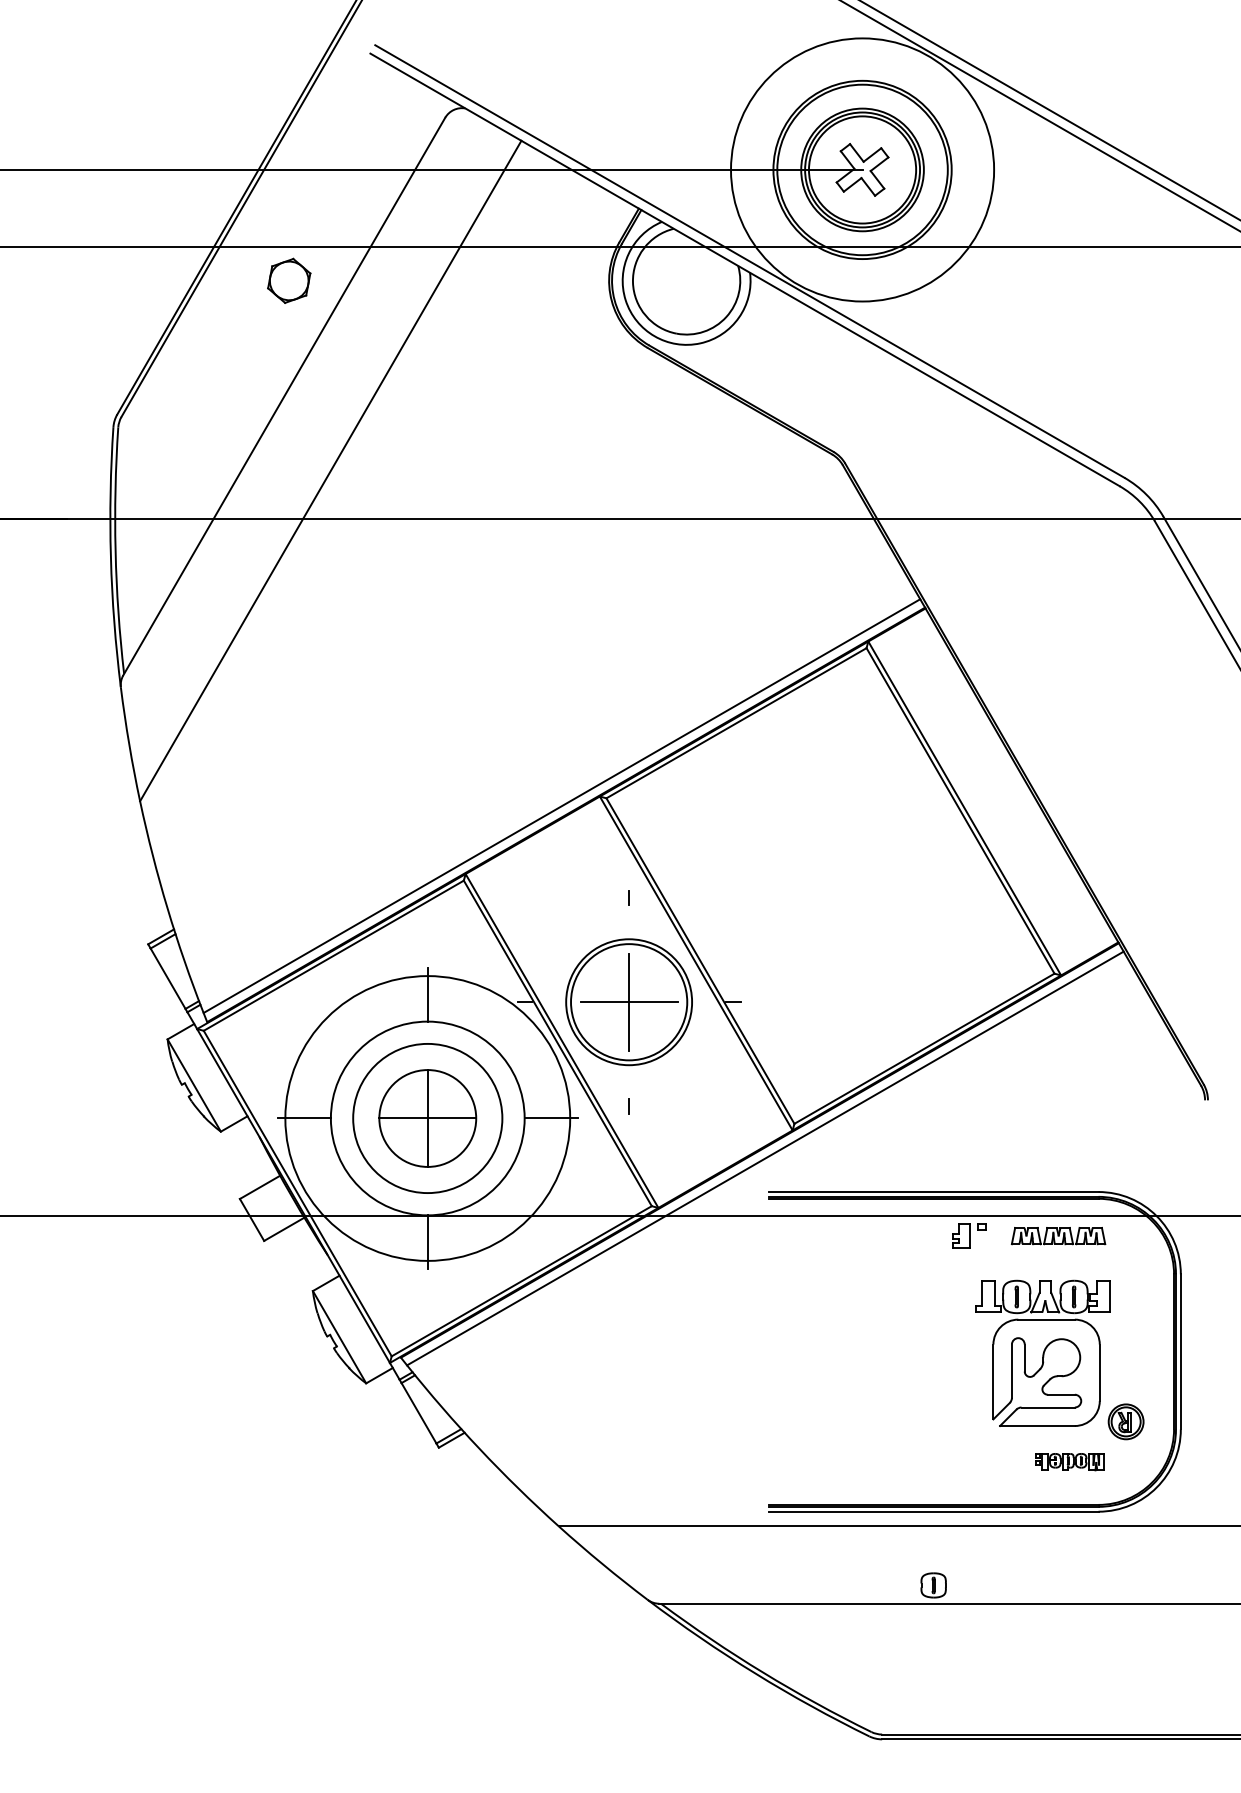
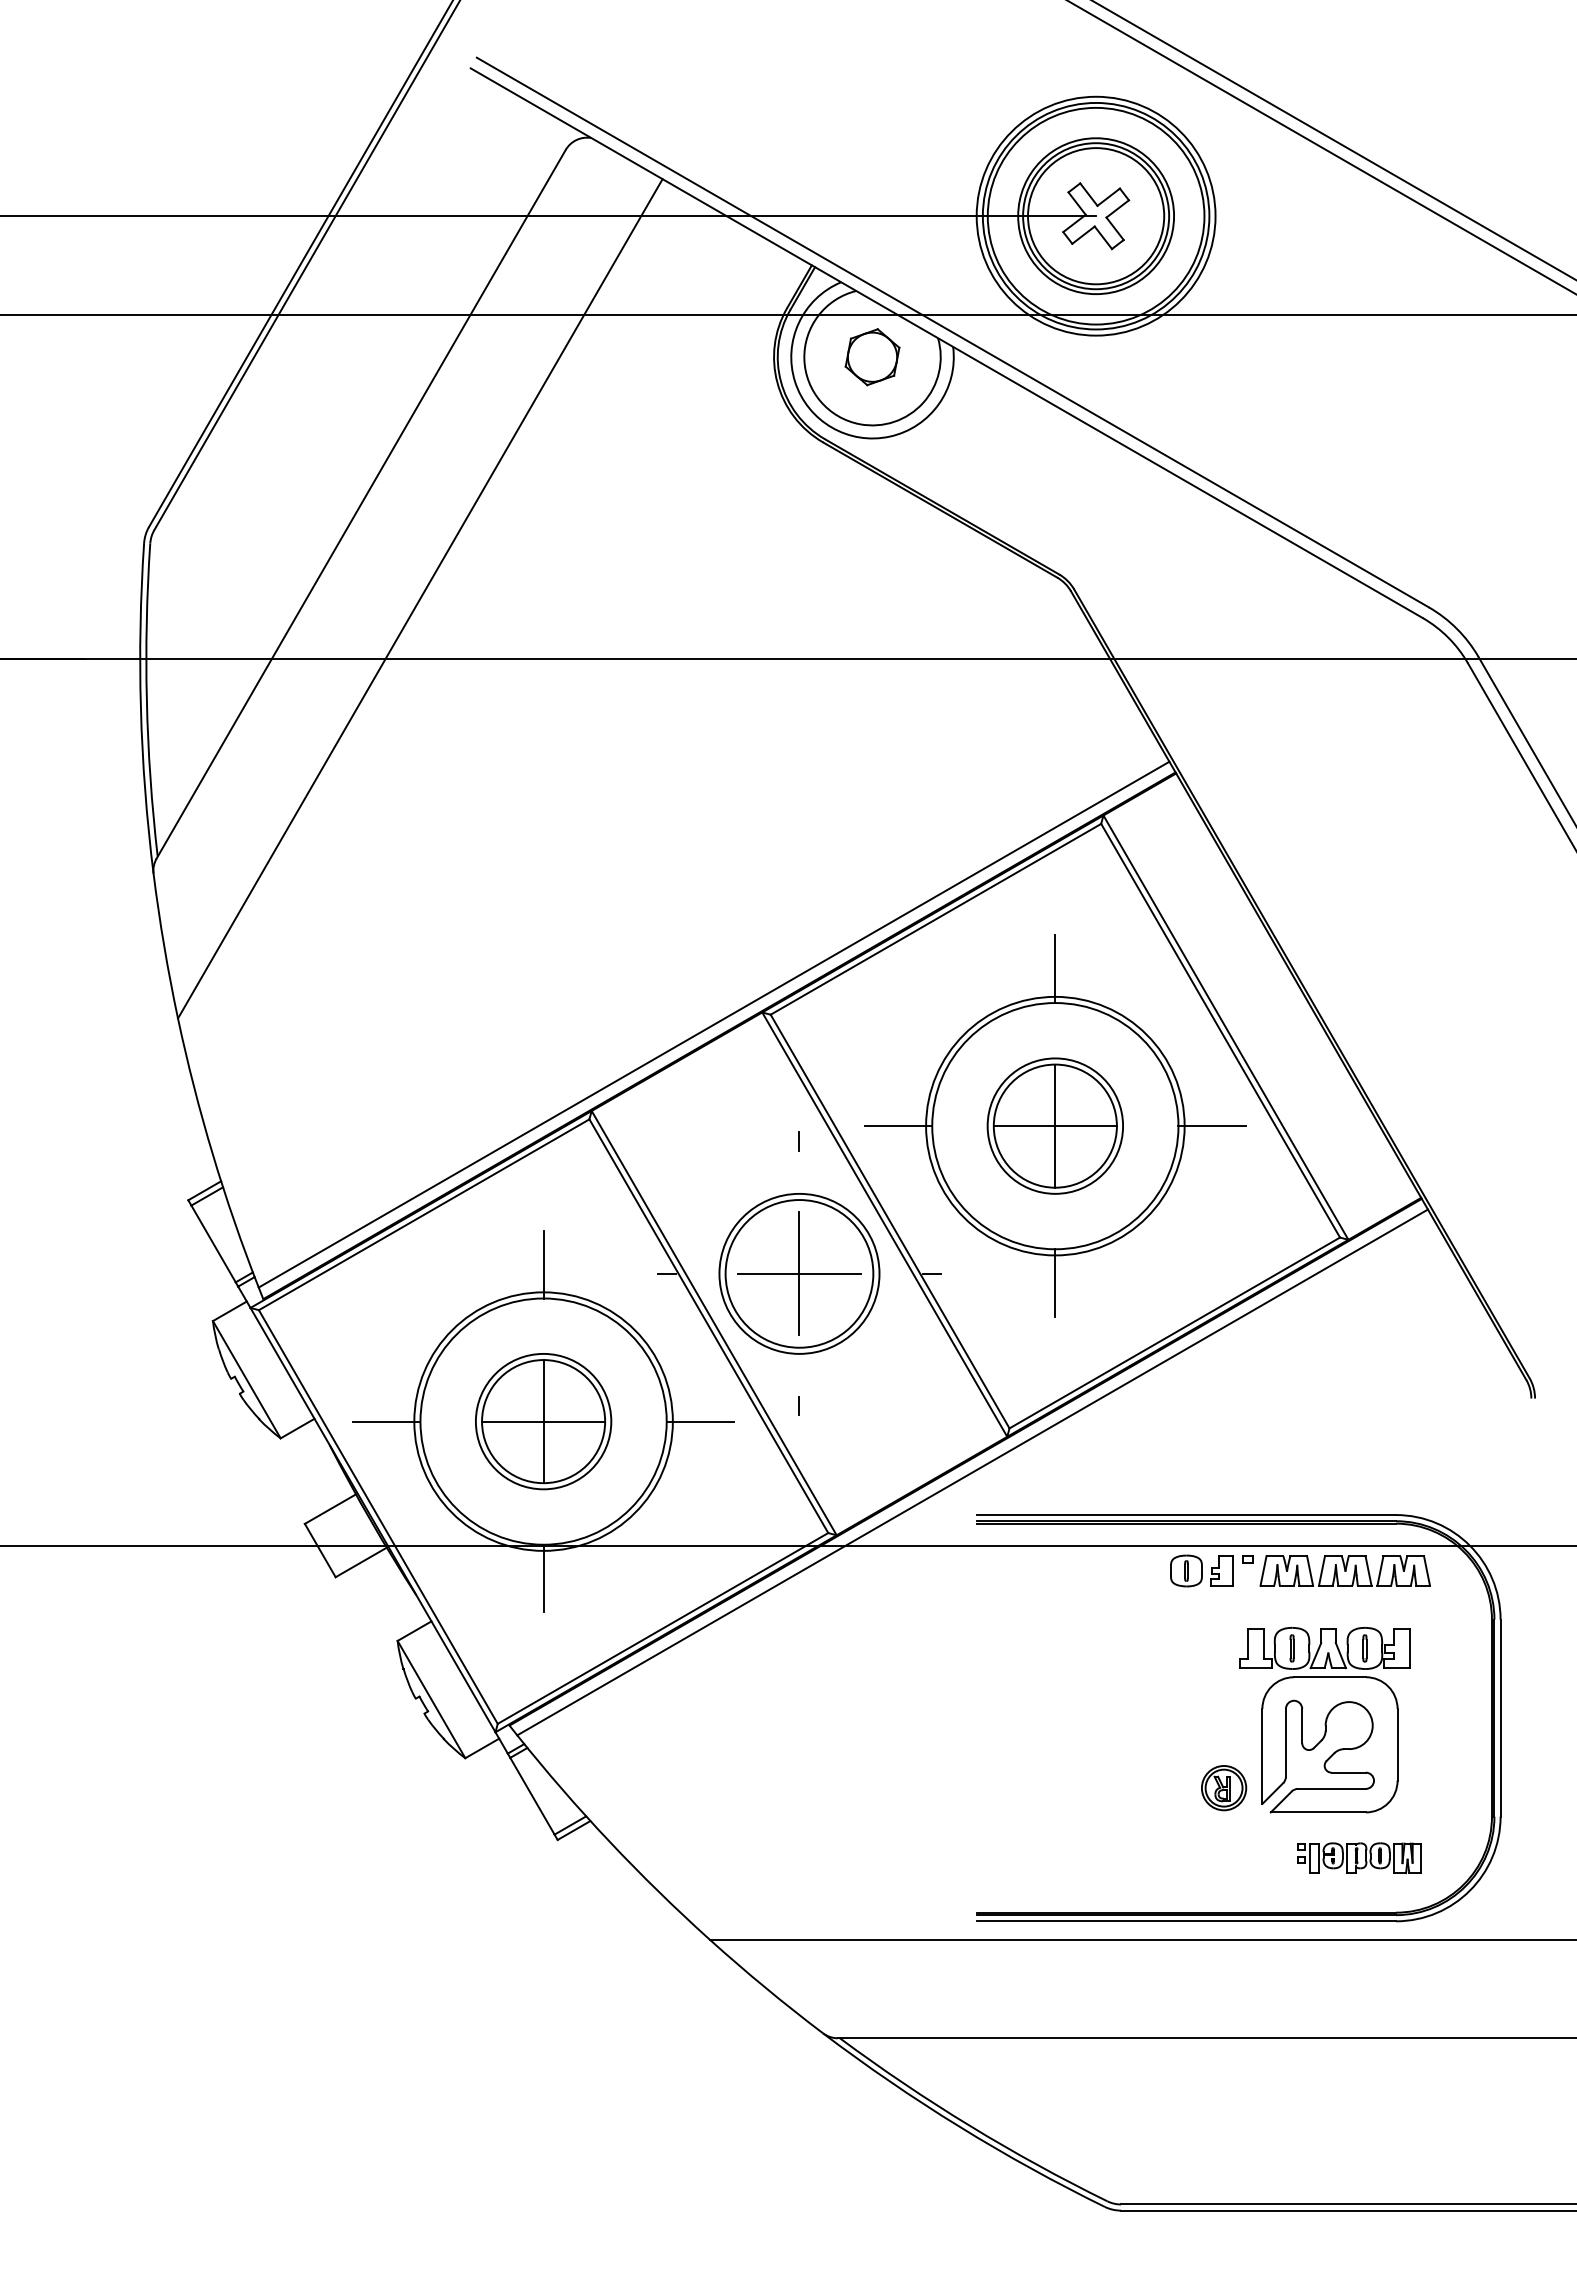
circle: (862, 169) -> (1095, 215), size x0.71
part: (289, 281) -> (872, 357), moved
part: (830, 885) -> (1055, 1125), added
circle: (427, 1118) -> (543, 1421), size x0.71
circle: (427, 1118) -> (543, 1421), size x0.71
part: (1058, 1235) -> (1344, 1570), size x1.43
part: (1126, 1422) -> (1224, 1788), moved
part: (1069, 1462) -> (1359, 1858), size x1.43
part: (933, 1585) -> (1186, 1570), moved

